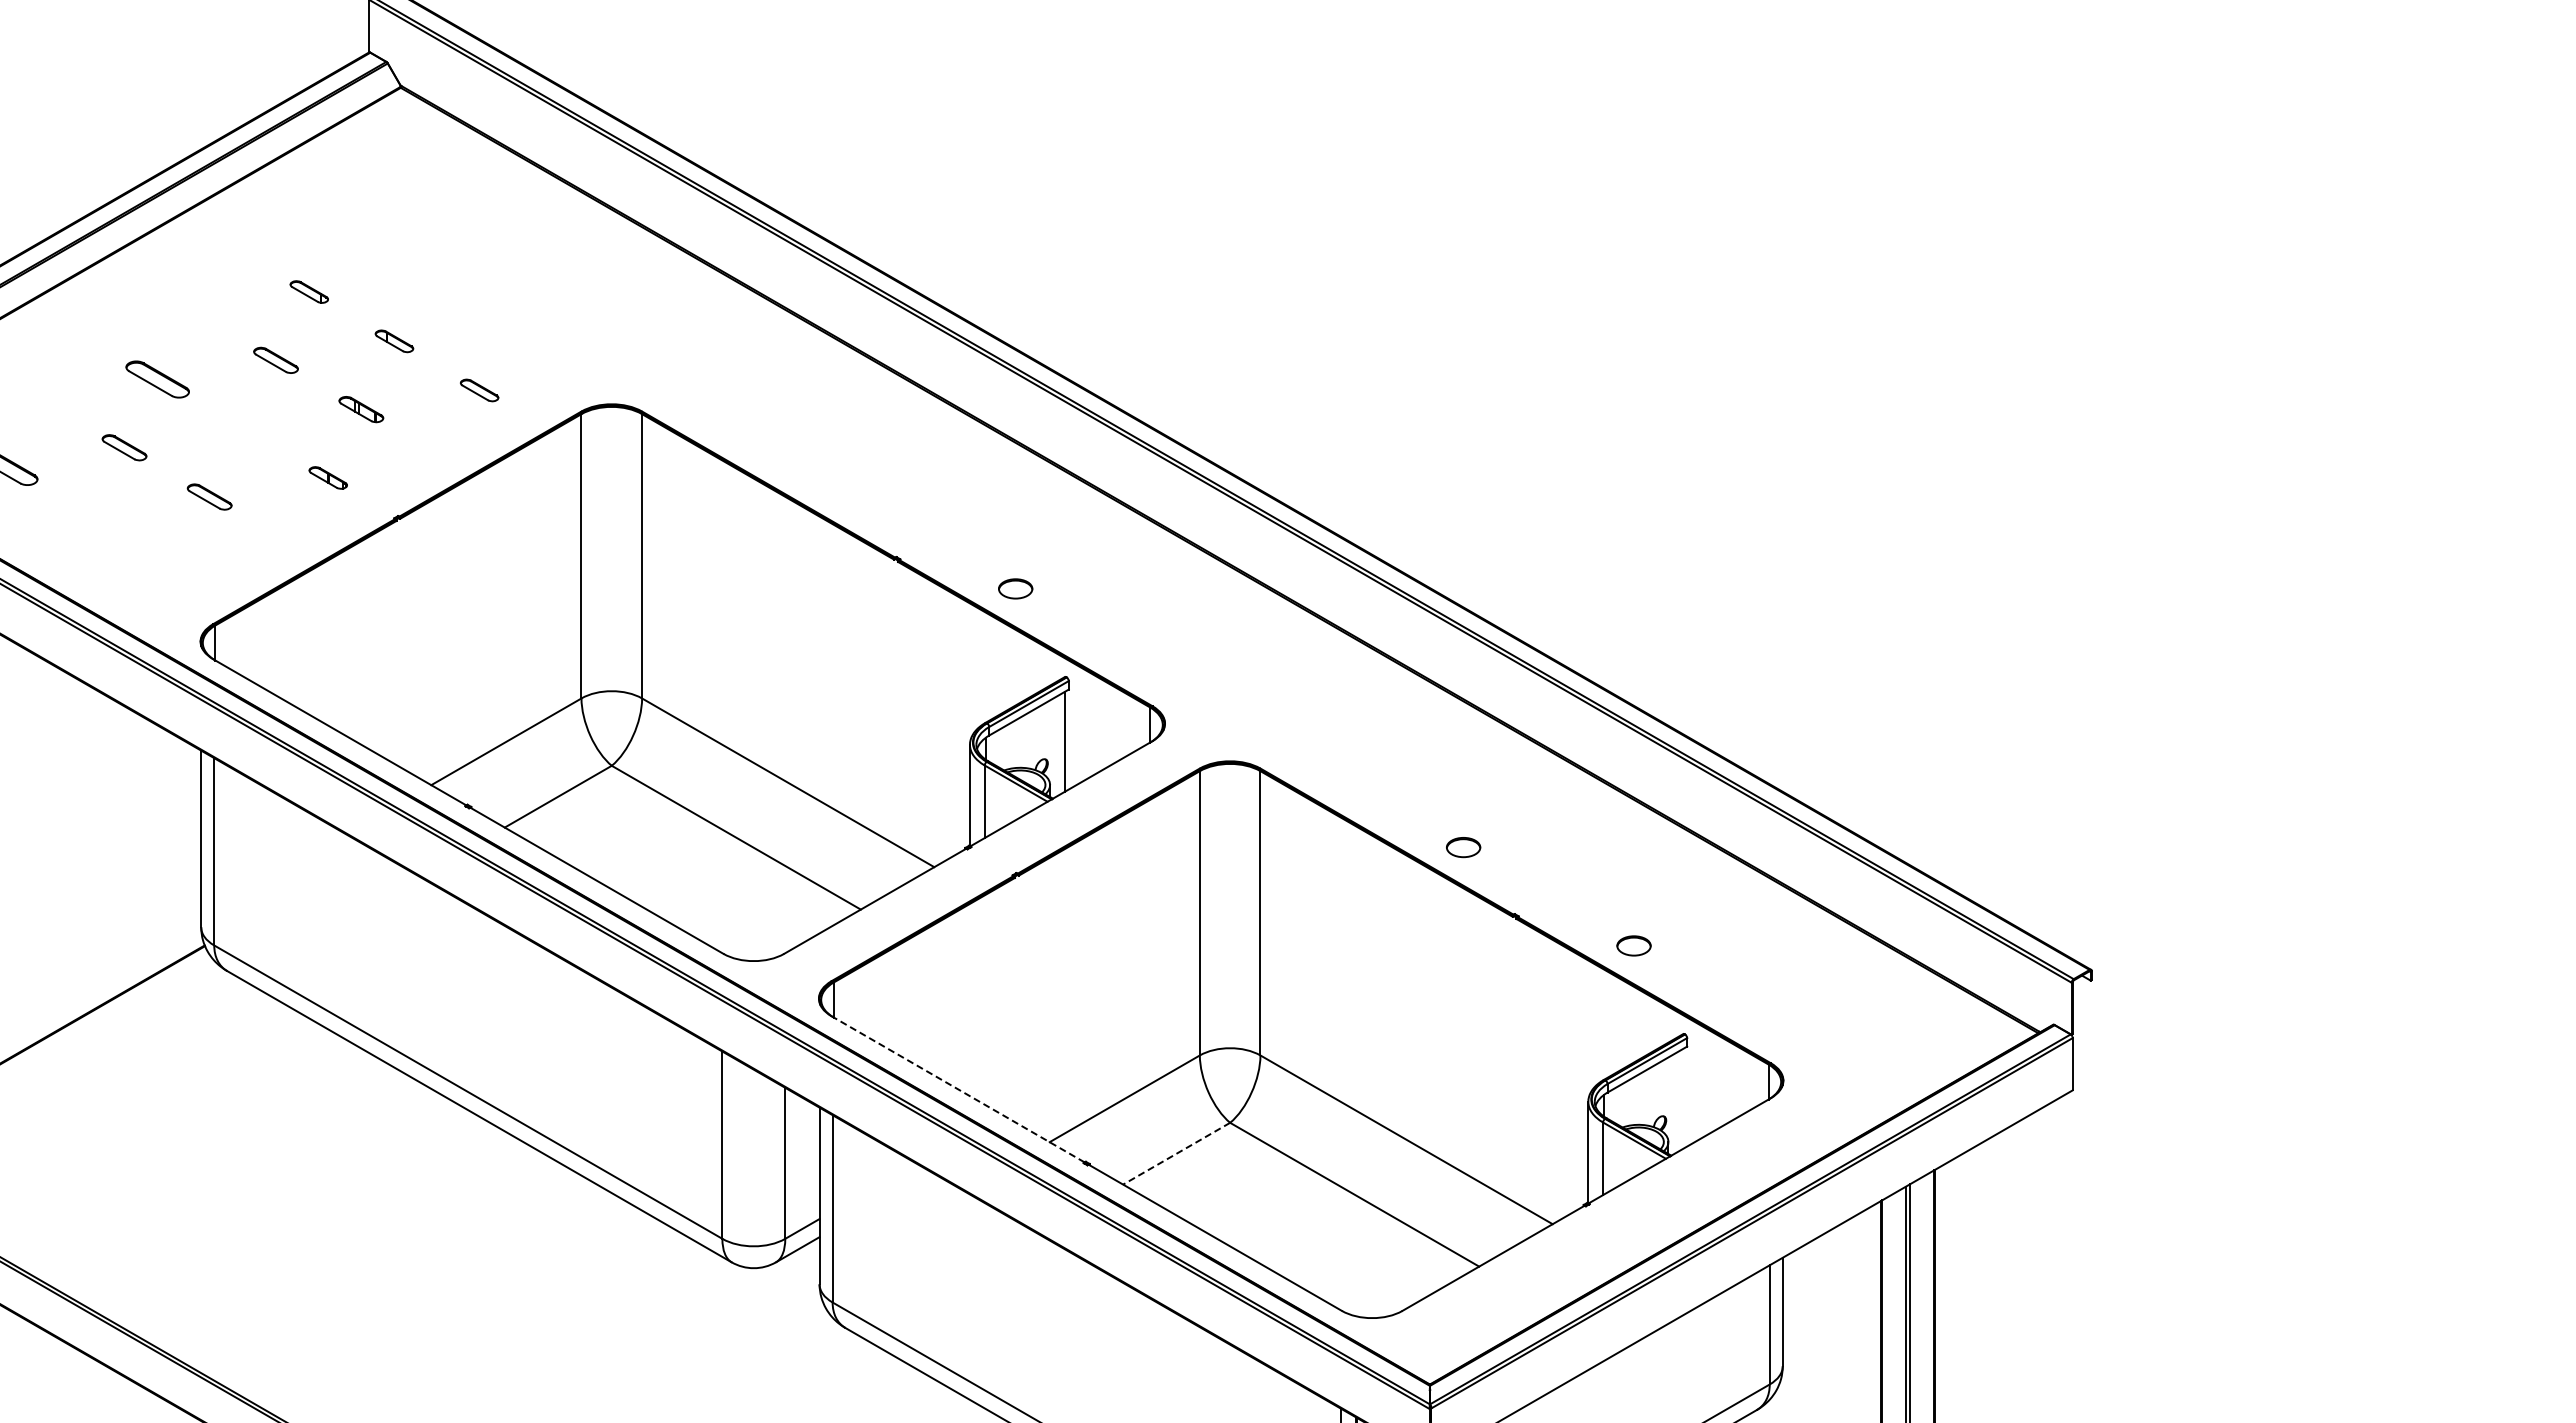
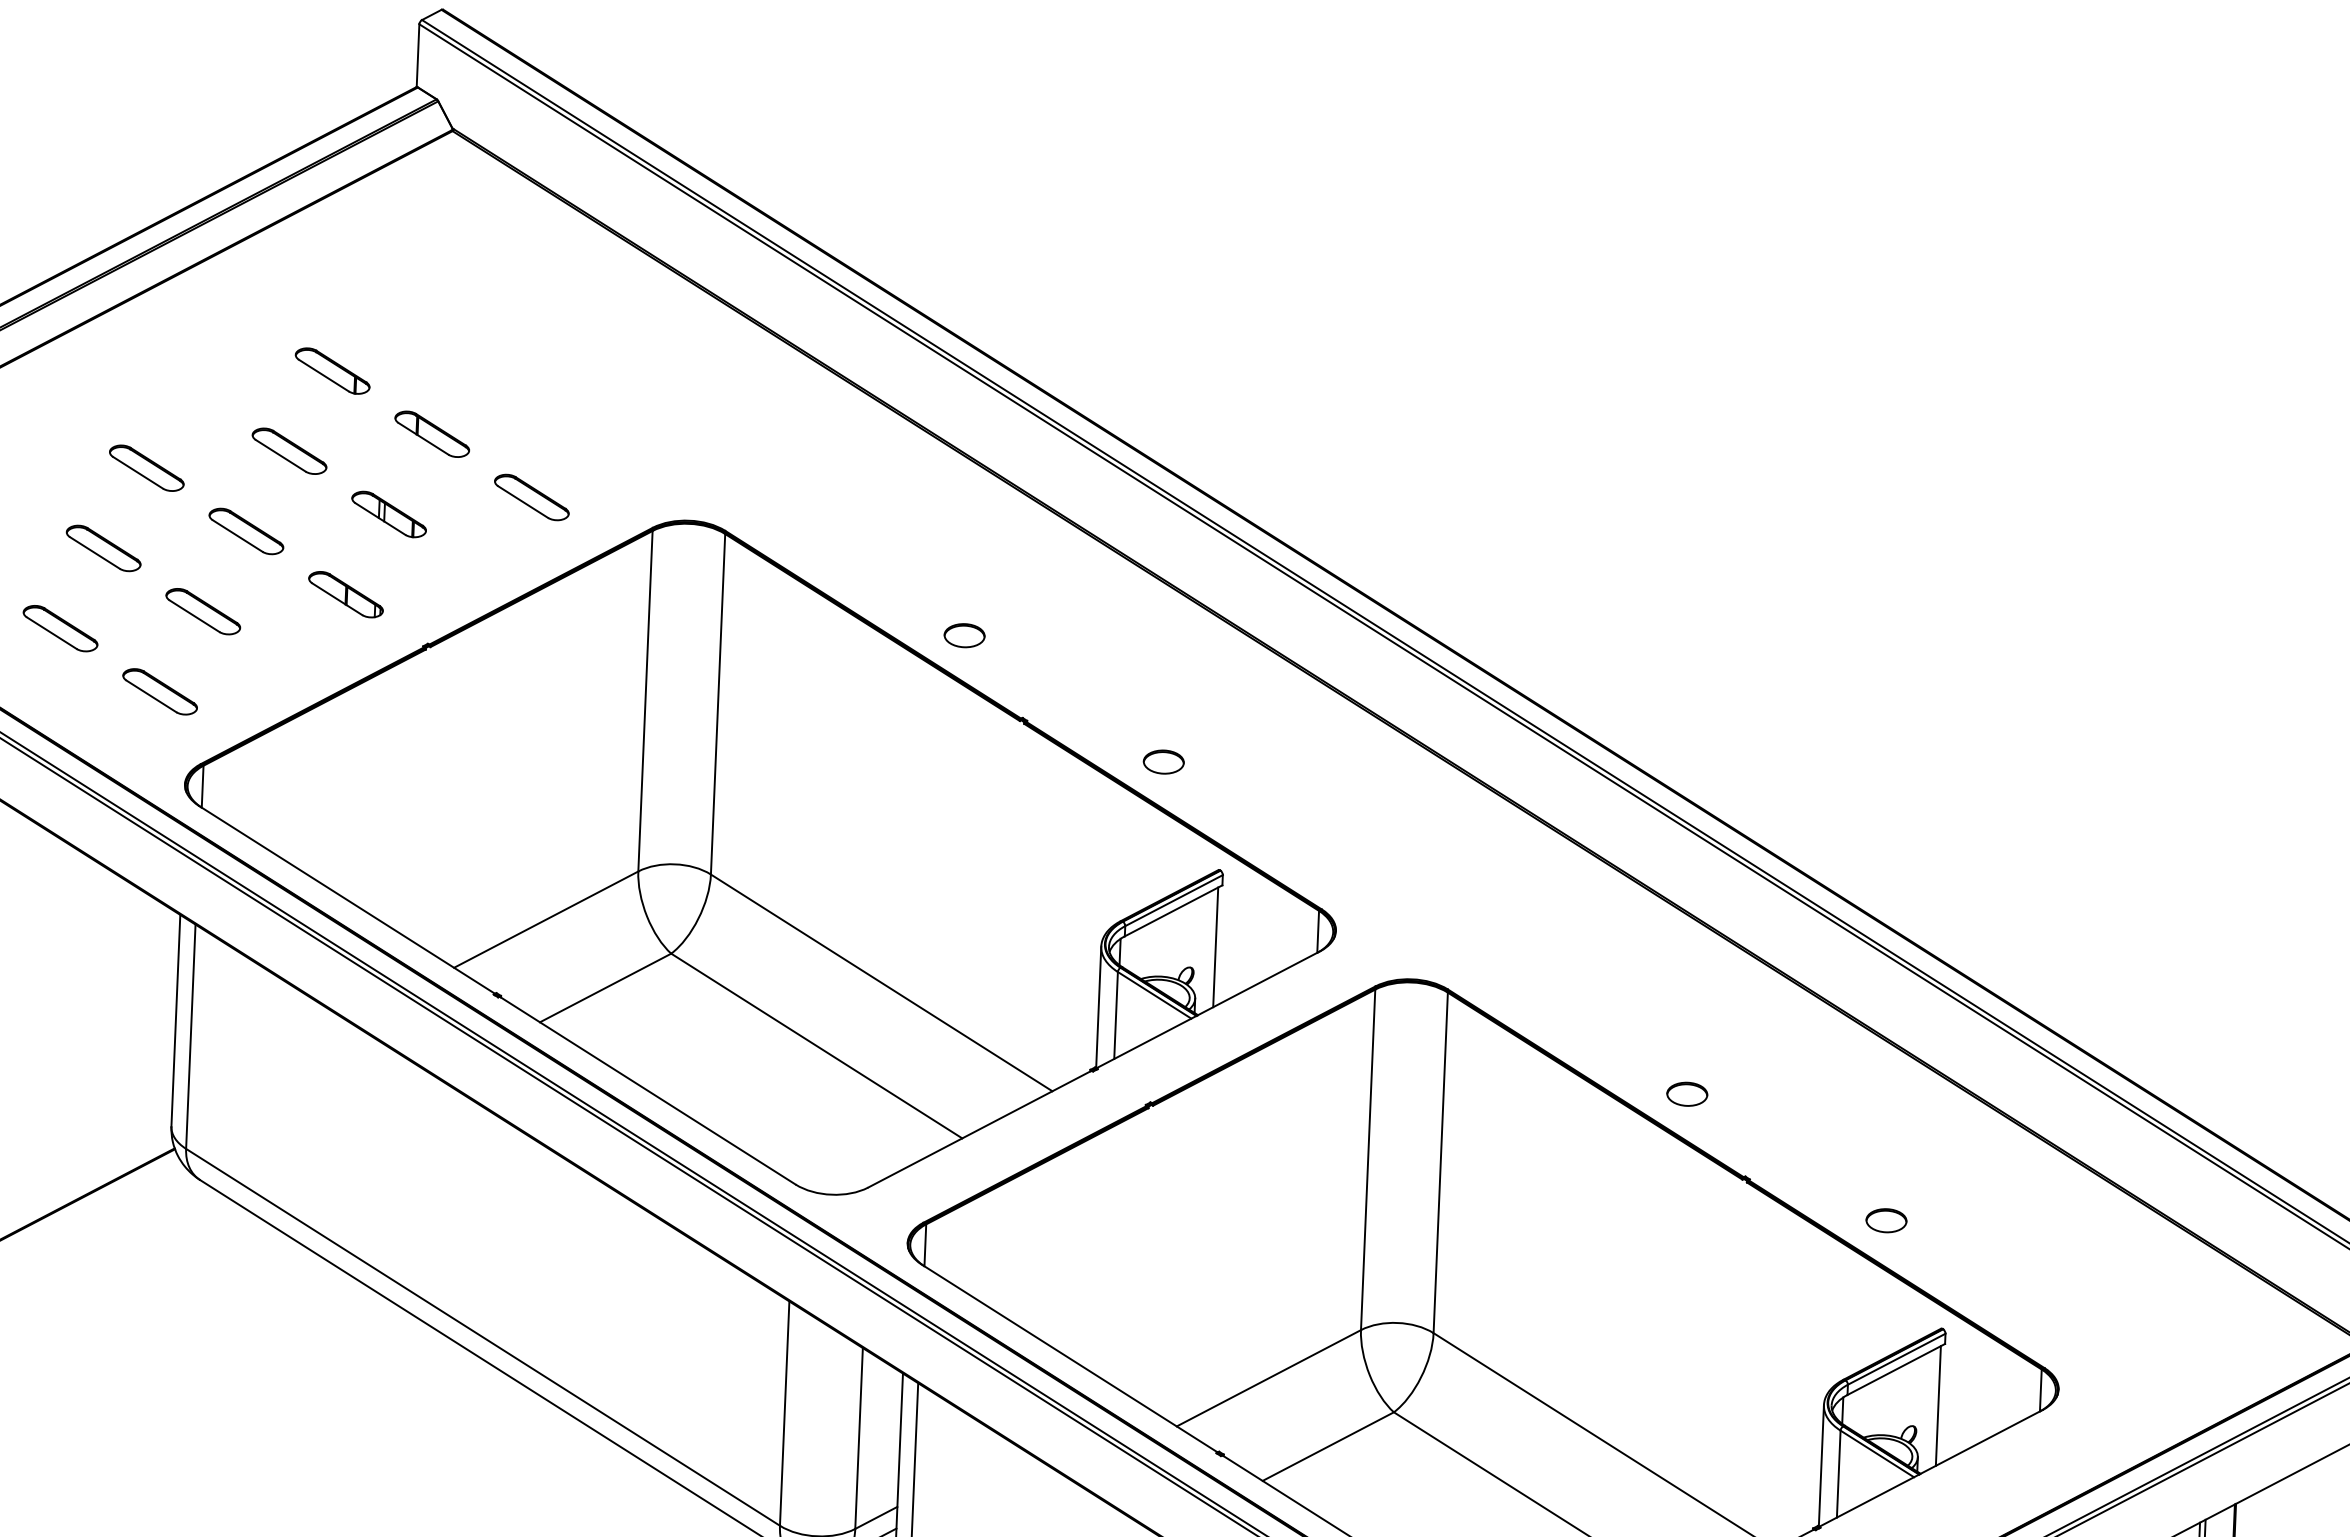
part: (309, 291) -> (333, 370), size x1.67
part: (394, 341) -> (432, 434), size x1.67
part: (275, 360) -> (288, 451), size x1.43
part: (479, 390) -> (531, 497), size x1.67
part: (361, 409) -> (389, 514), size x1.43
part: (242, 428) -> (245, 531), added
part: (124, 447) -> (103, 548), size x1.43
part: (328, 477) -> (346, 594), size x1.67
part: (844, 490) -> (963, 635), added
part: (209, 496) -> (202, 610), size x1.43
part: (91, 516) -> (60, 628), added
part: (176, 565) -> (159, 691), added
line: (957, 1089) -> (1069, 1358), dashed -> solid
line: (1683, 1098) -> (1938, 1405), added
line: (1176, 1153) -> (1328, 1446), dashed -> solid

